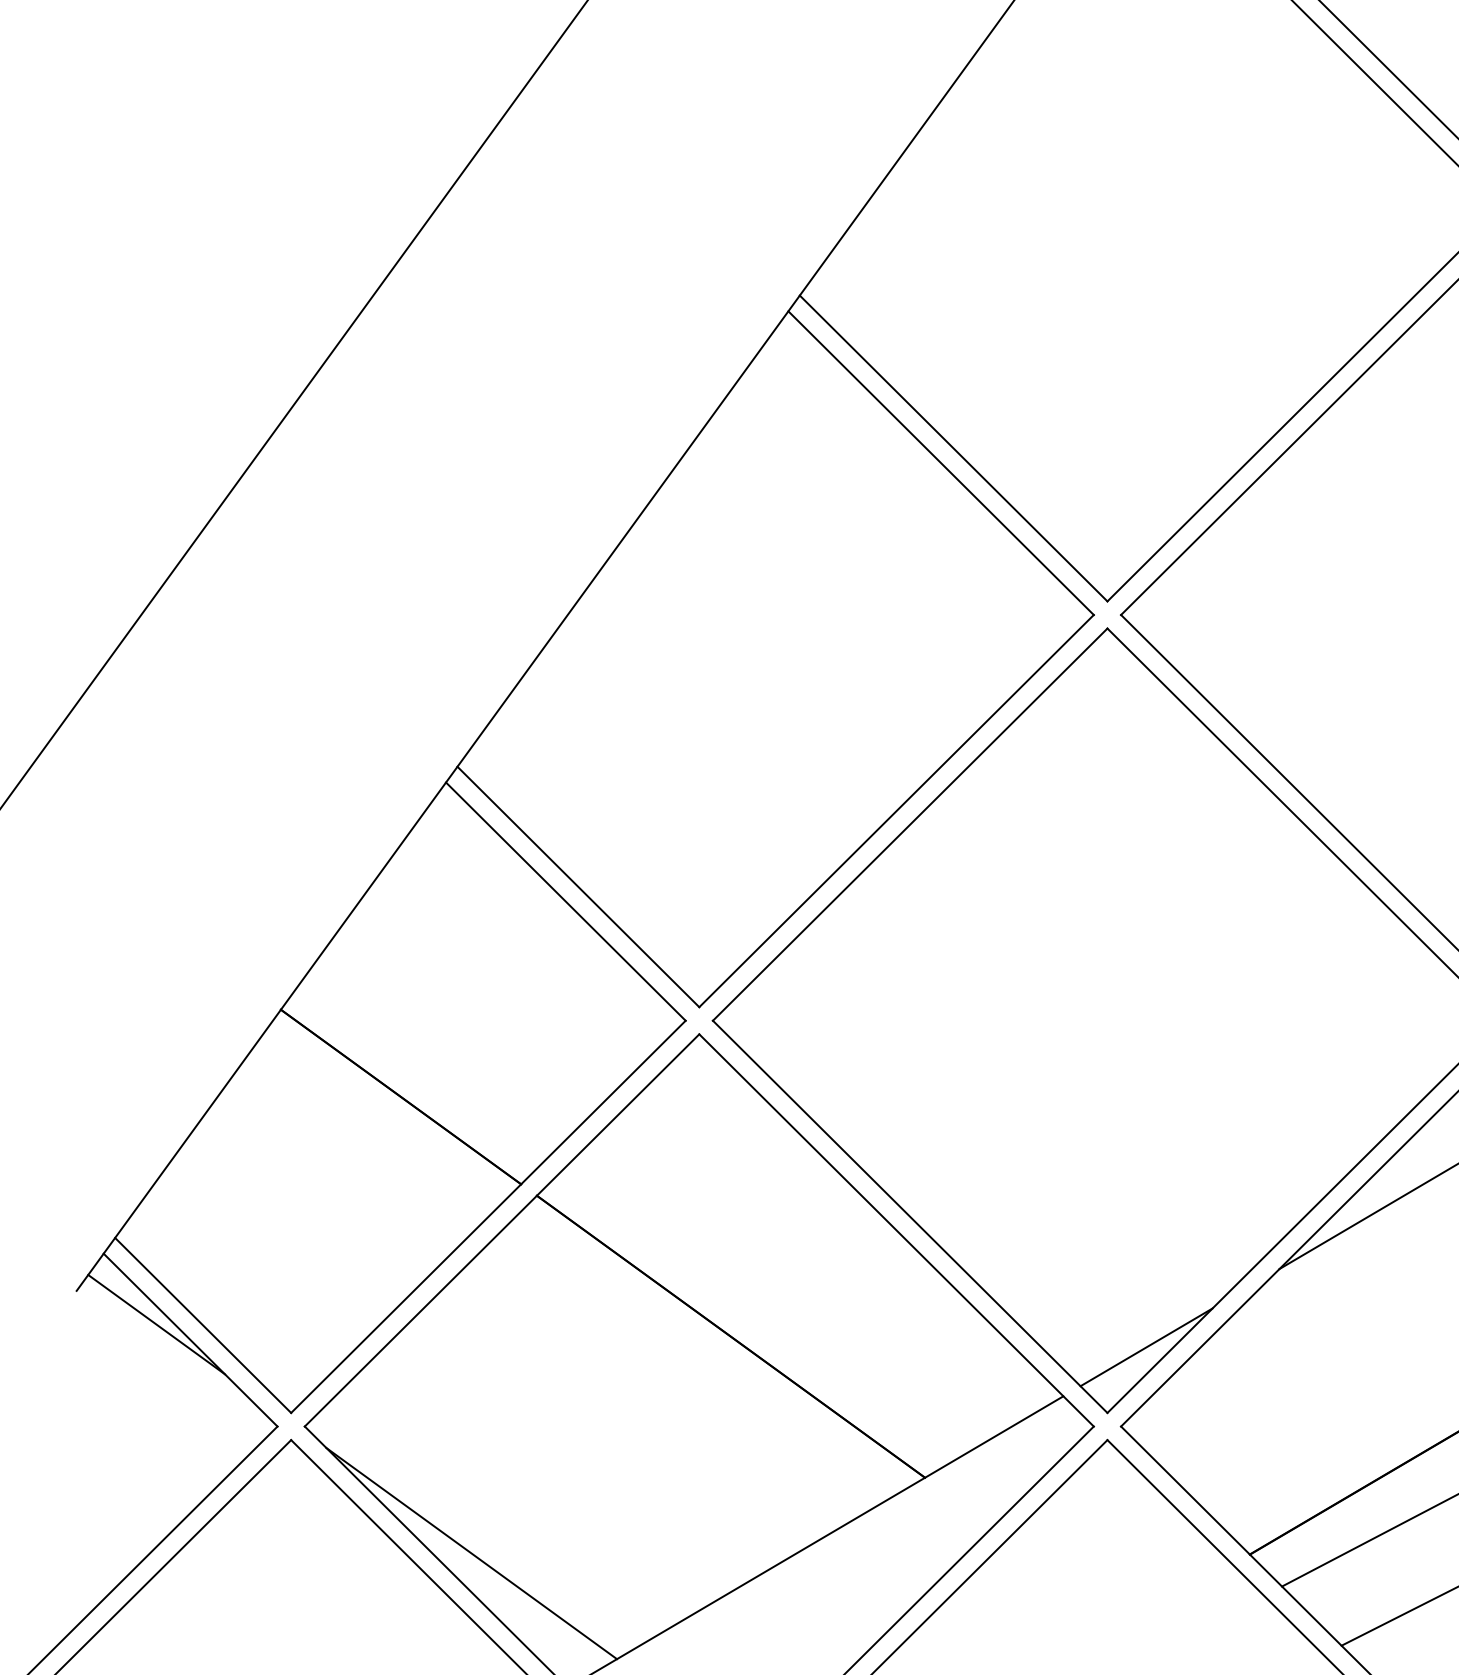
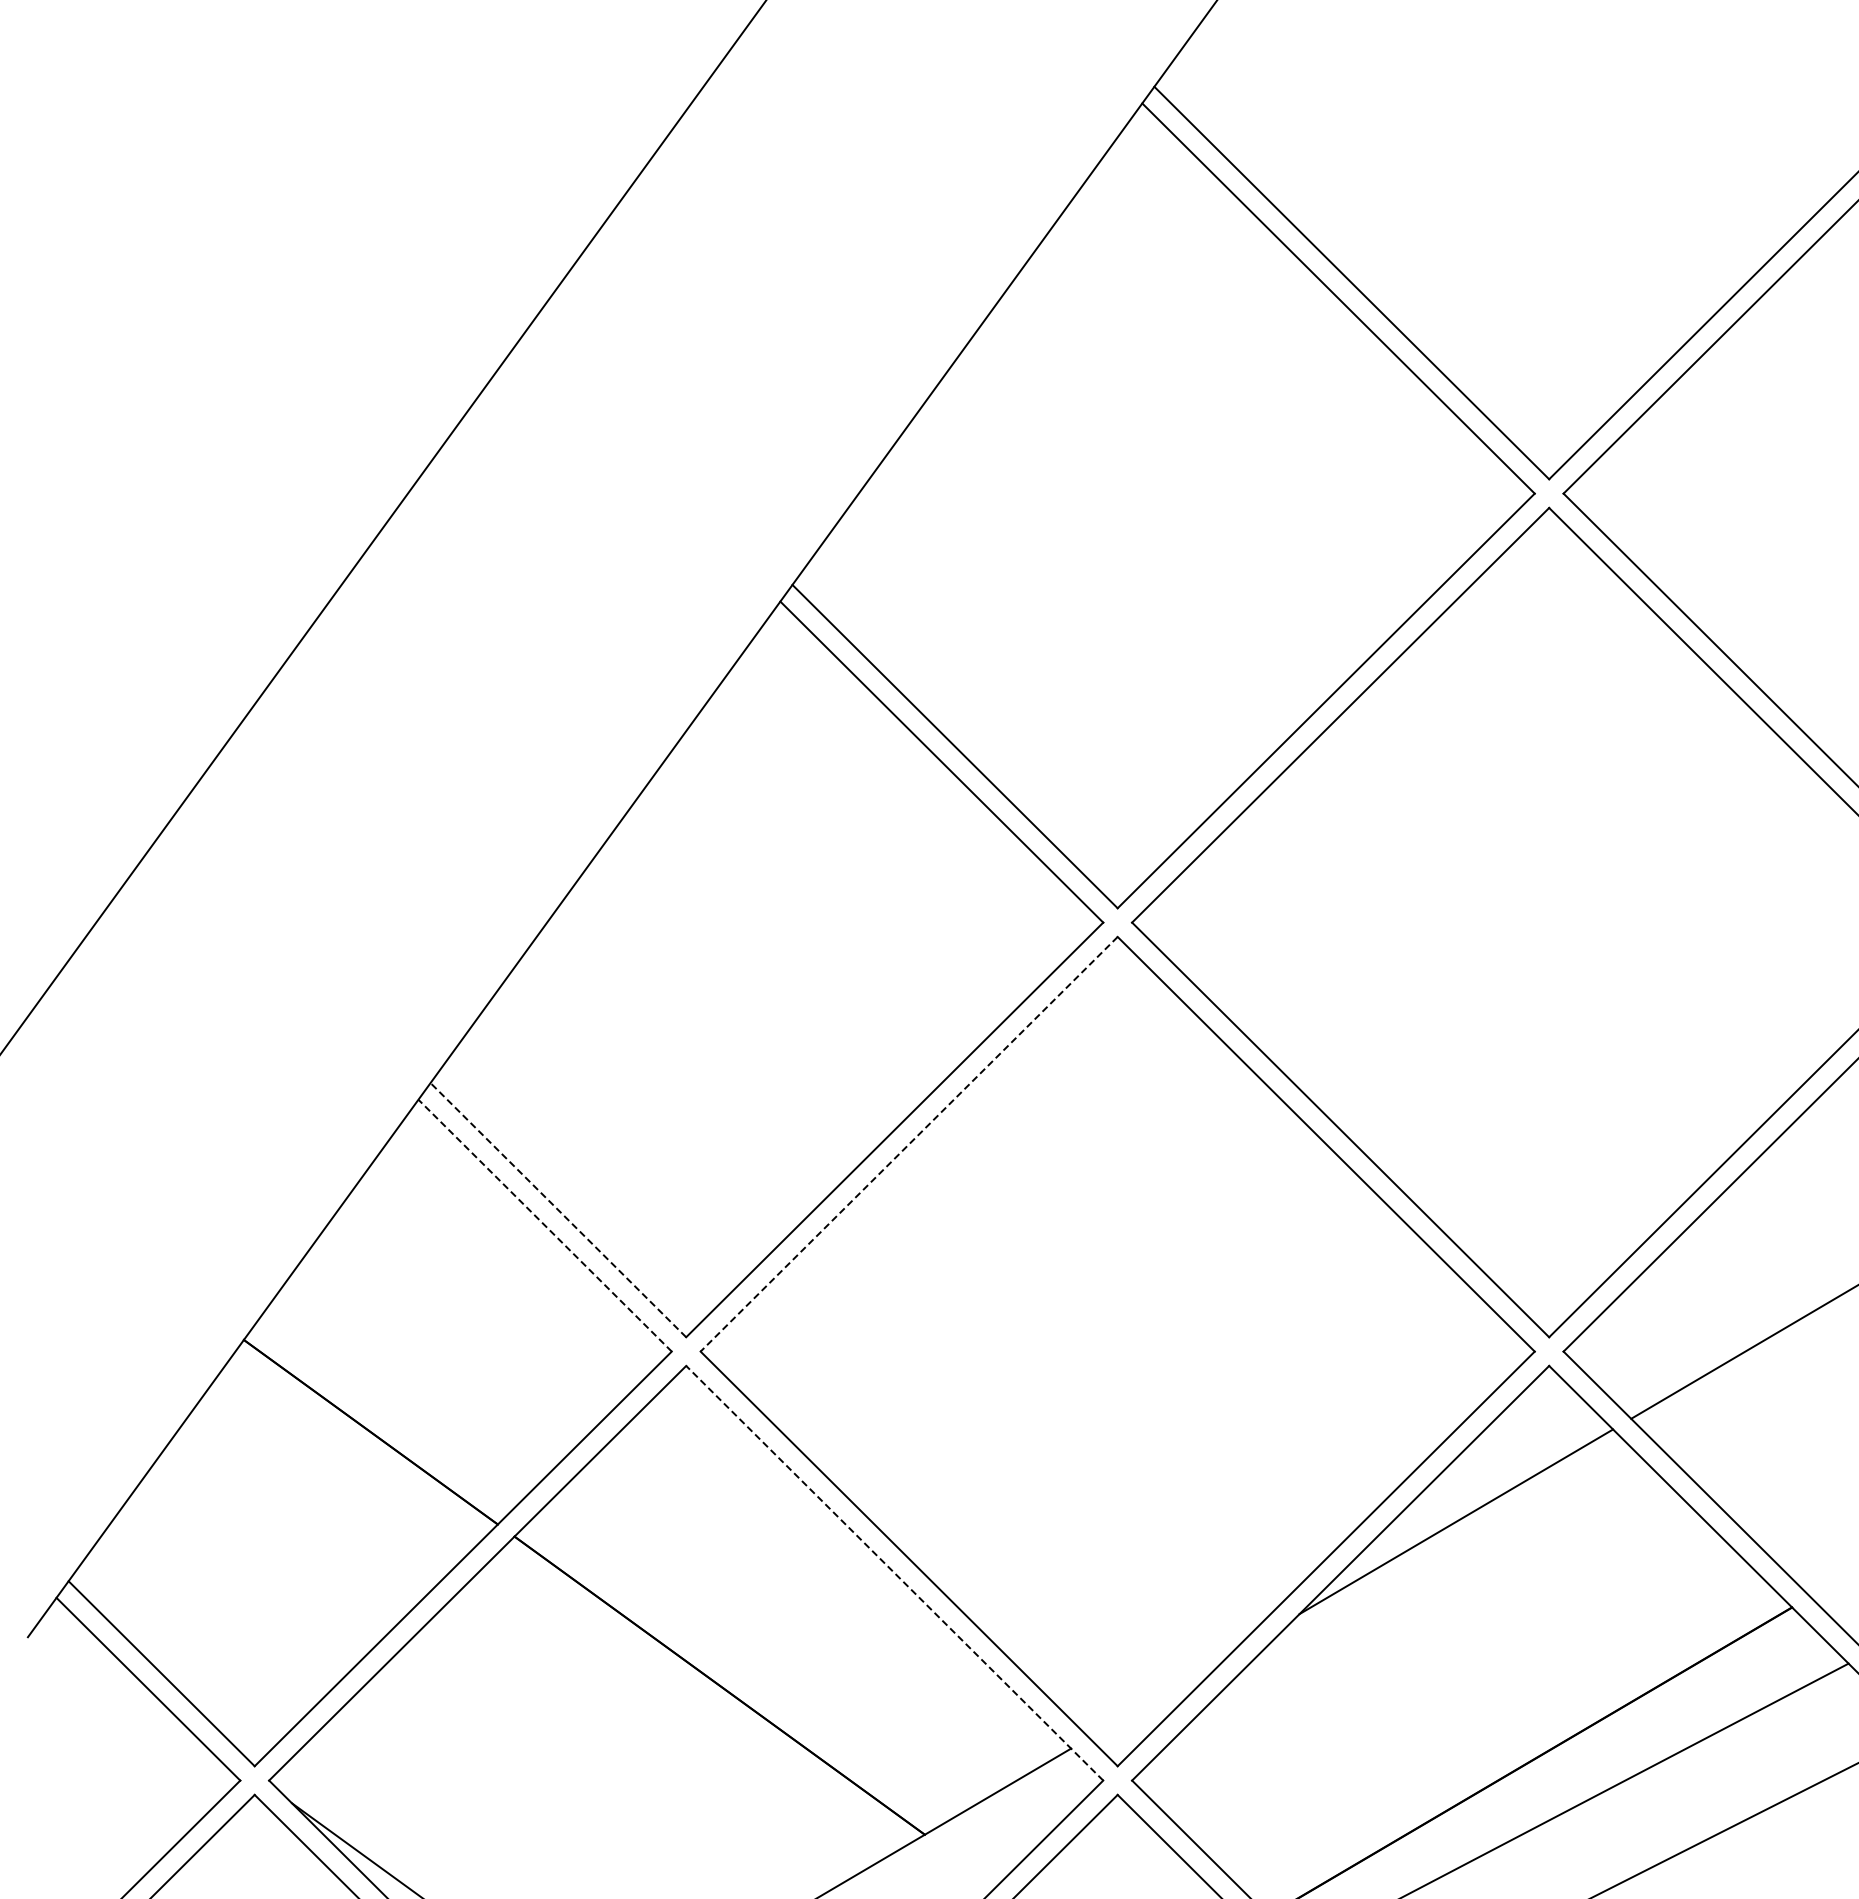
line: (909, 824) -> (908, 1144), solid -> dashed
line: (578, 886) -> (558, 1209), solid -> dashed
line: (566, 901) -> (545, 1225), solid -> dashed
line: (896, 1229) -> (894, 1572), solid -> dashed
line: (156, 1324) -> (112, 1672), removed
line: (1146, 1346) -> (1158, 1696), removed

